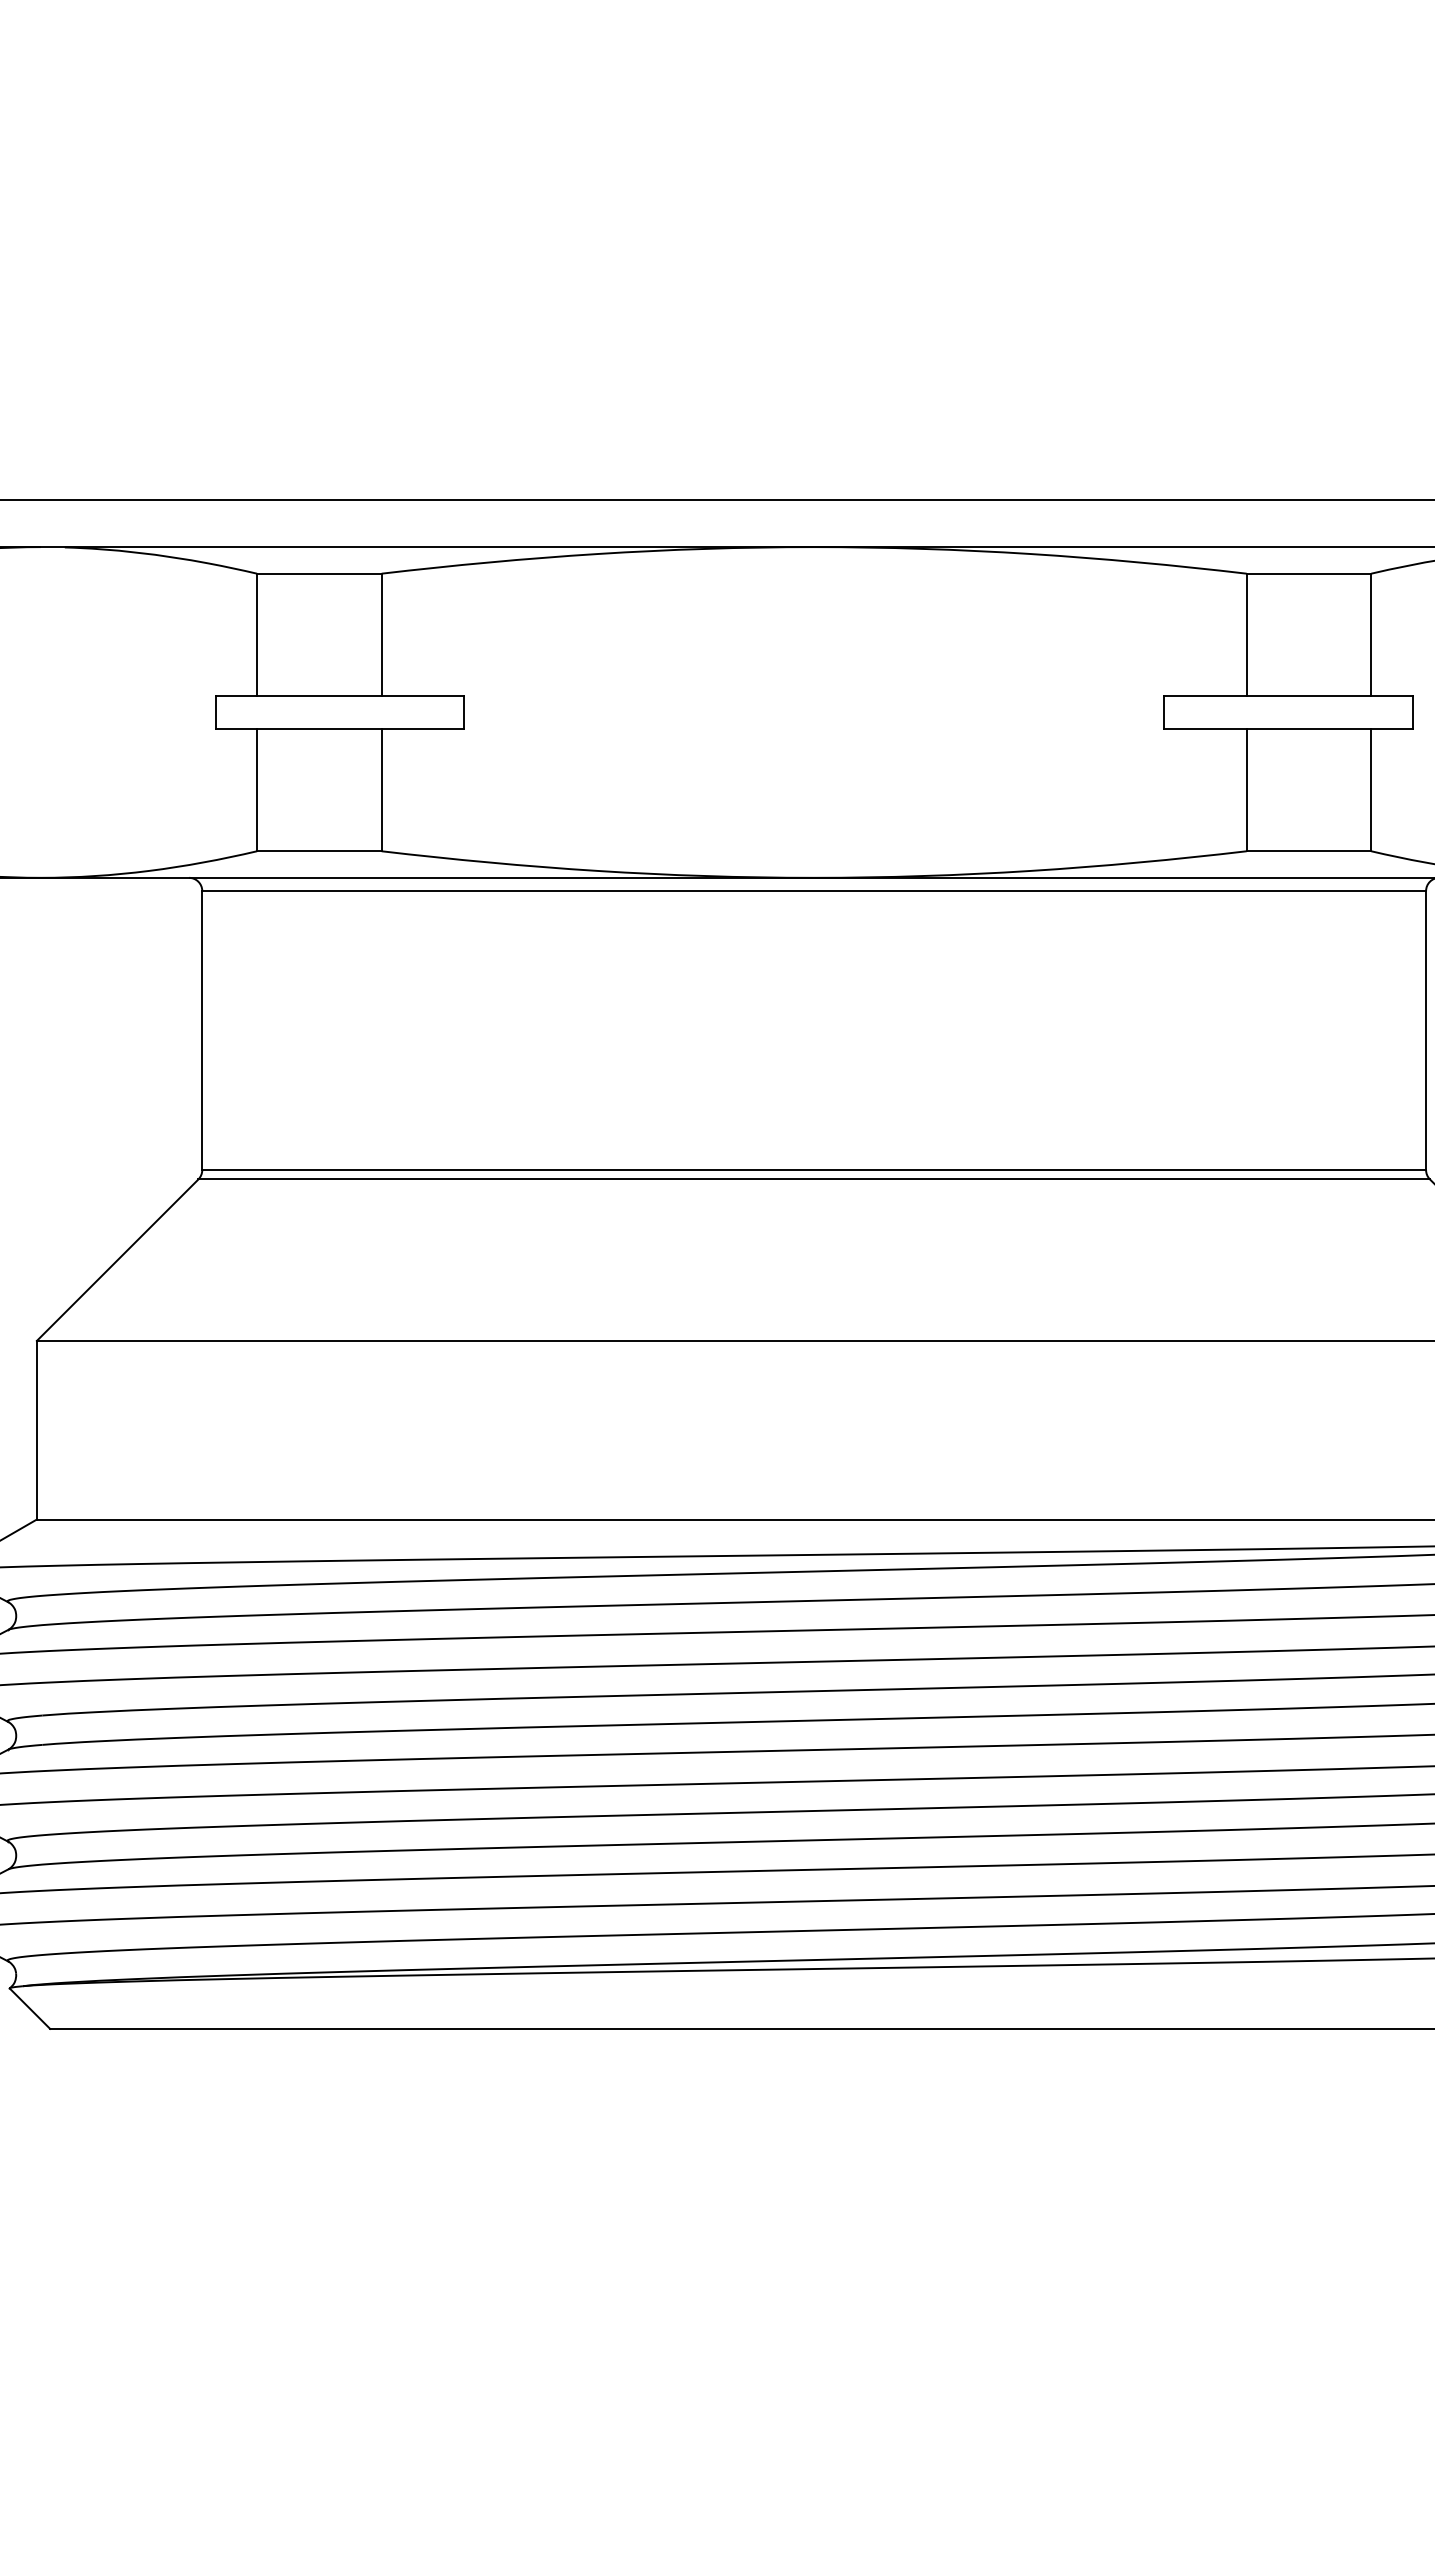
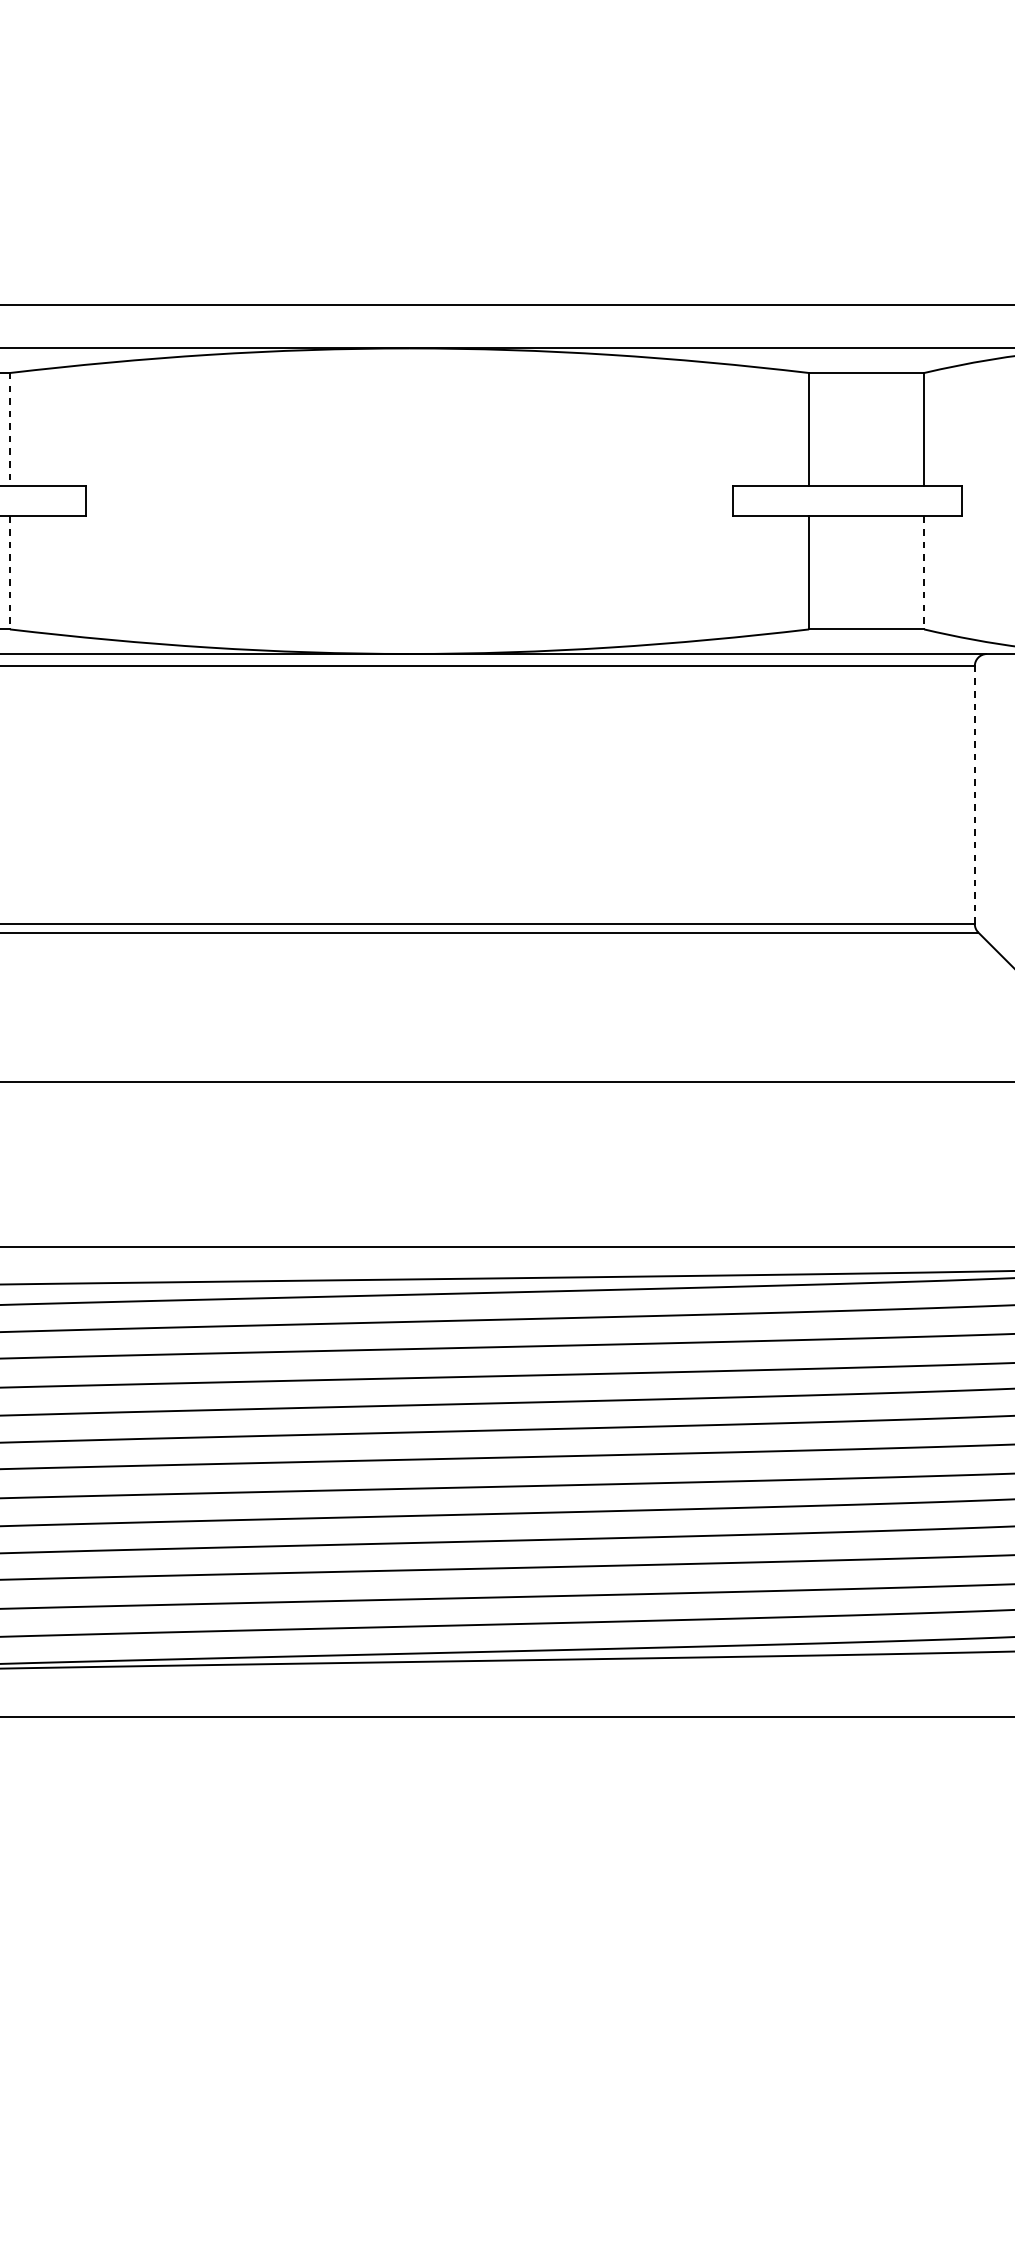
line: (381, 635) -> (9, 430), solid -> dashed
line: (381, 790) -> (9, 573), solid -> dashed
line: (1371, 790) -> (924, 573), solid -> dashed
line: (1426, 1030) -> (975, 795), solid -> dashed

